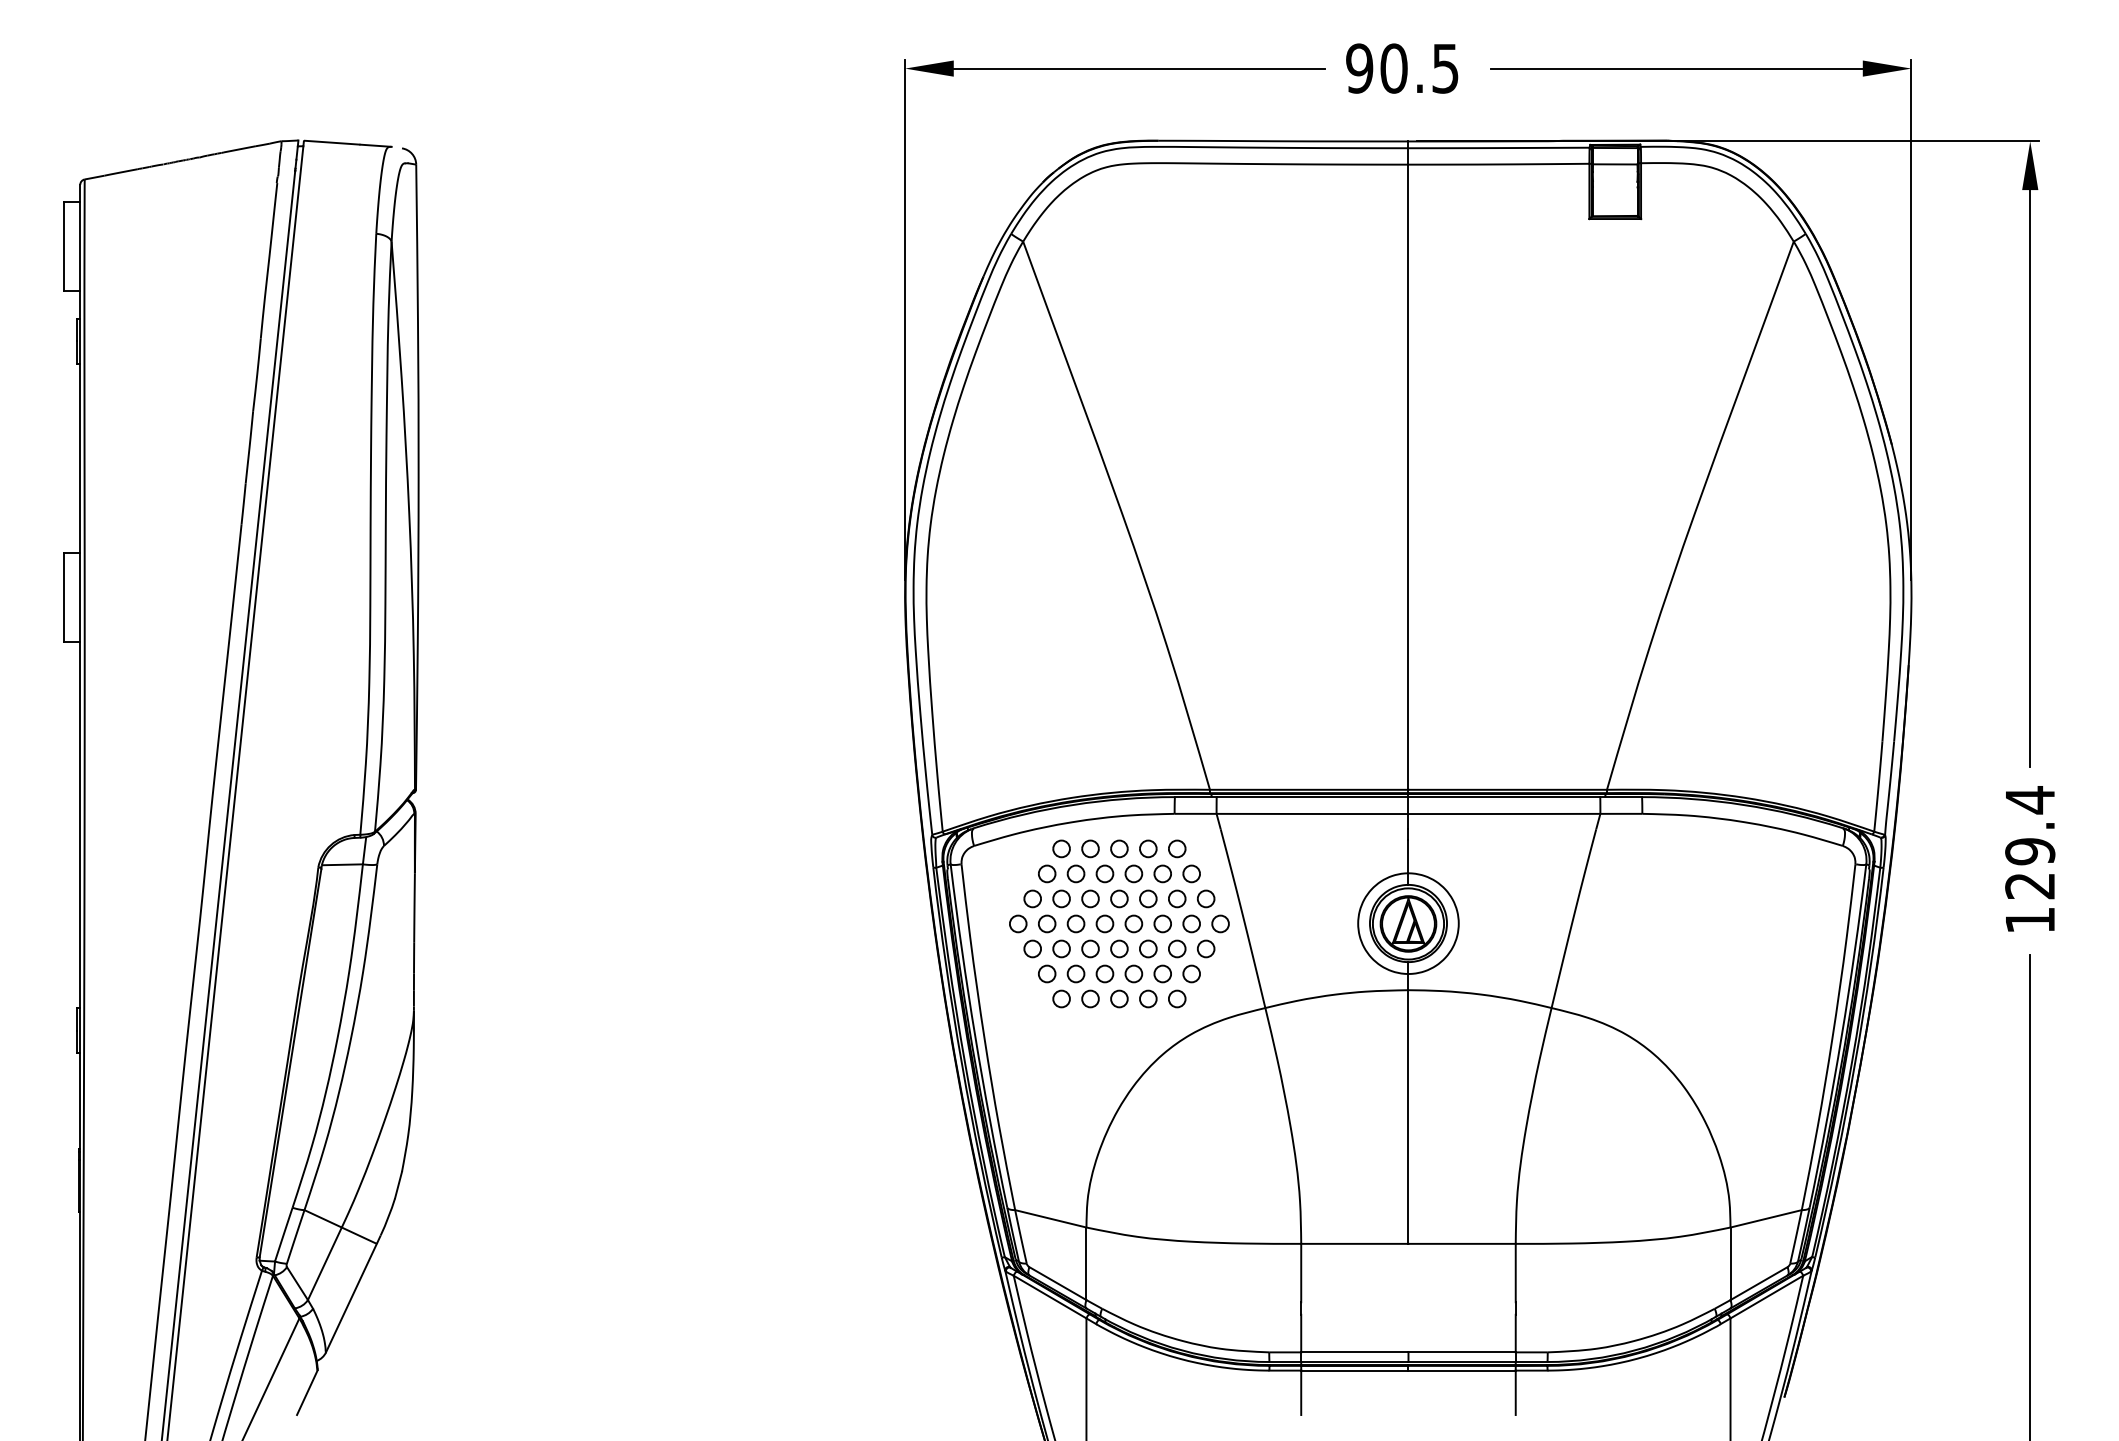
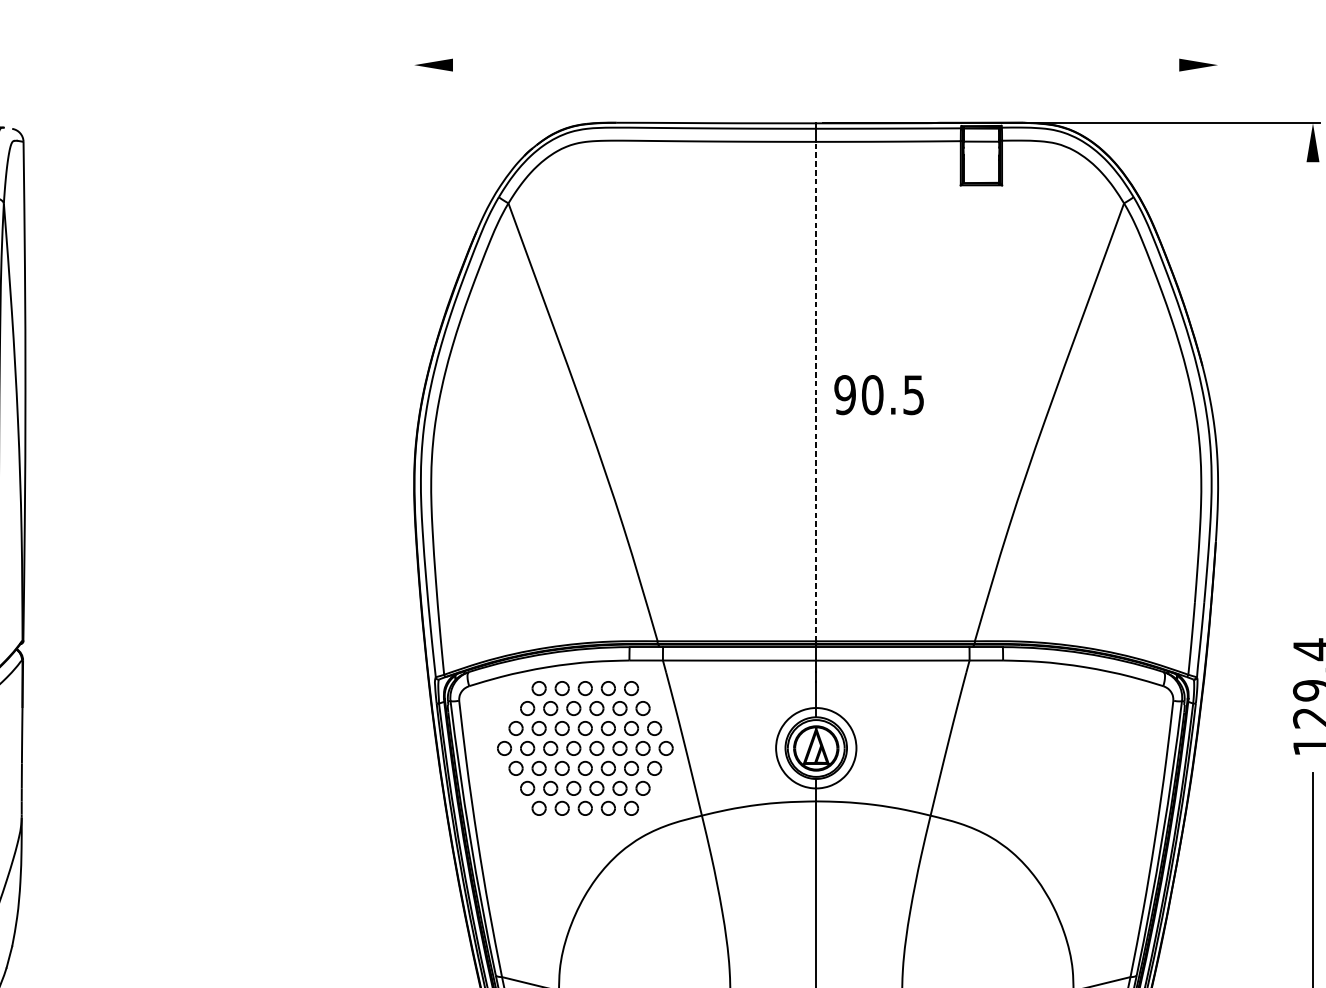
line: (1139, 68) -> (601, 65), removed
text: (1402, 68) -> (879, 395), moved
line: (1676, 68) -> (1030, 65), removed
line: (905, 319) -> (414, 265), removed
line: (1911, 319) -> (1218, 265), removed
line: (1408, 477) -> (816, 391), solid -> dashed
line: (2030, 478) -> (1313, 392), removed

